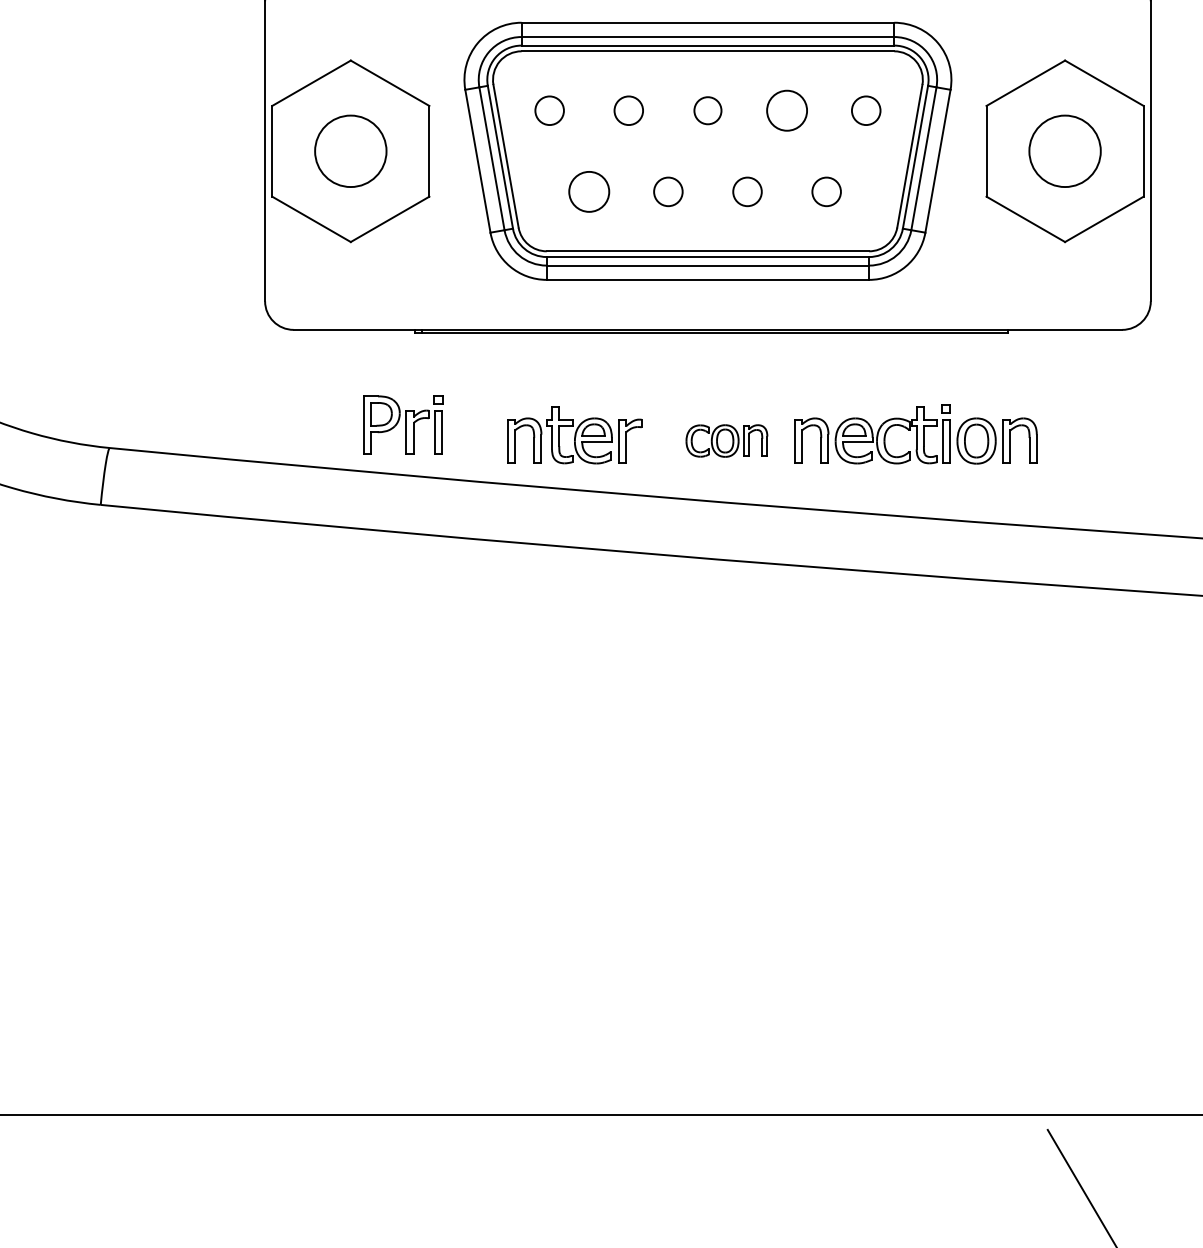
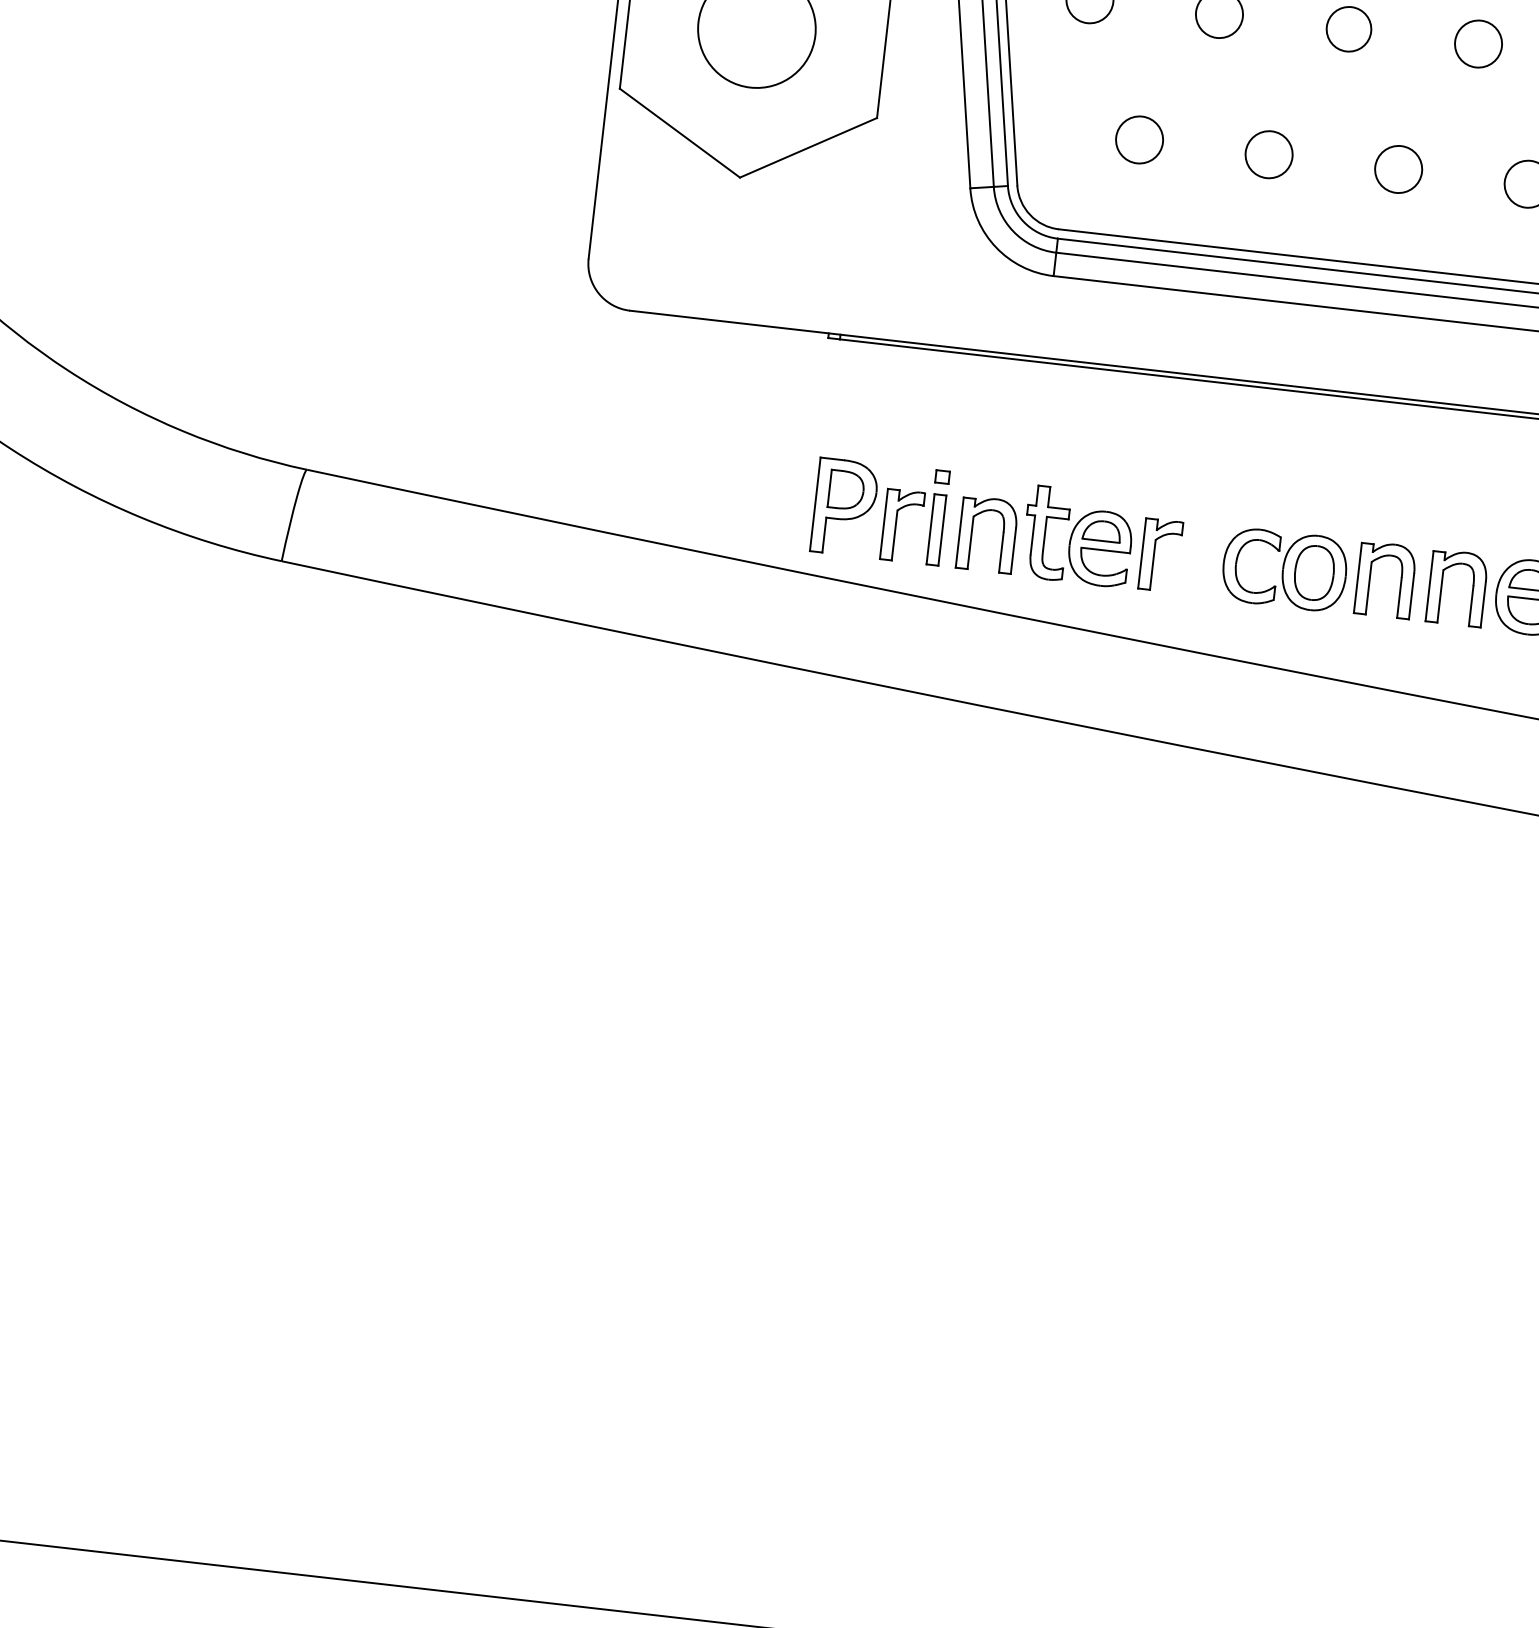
circle: (786, 110) -> (1477, 43), size x0.71
circle: (588, 191) -> (1138, 139), size x0.71
part: (403, 424) -> (880, 511), moved
part: (726, 440) -> (1317, 572), size x1.43

